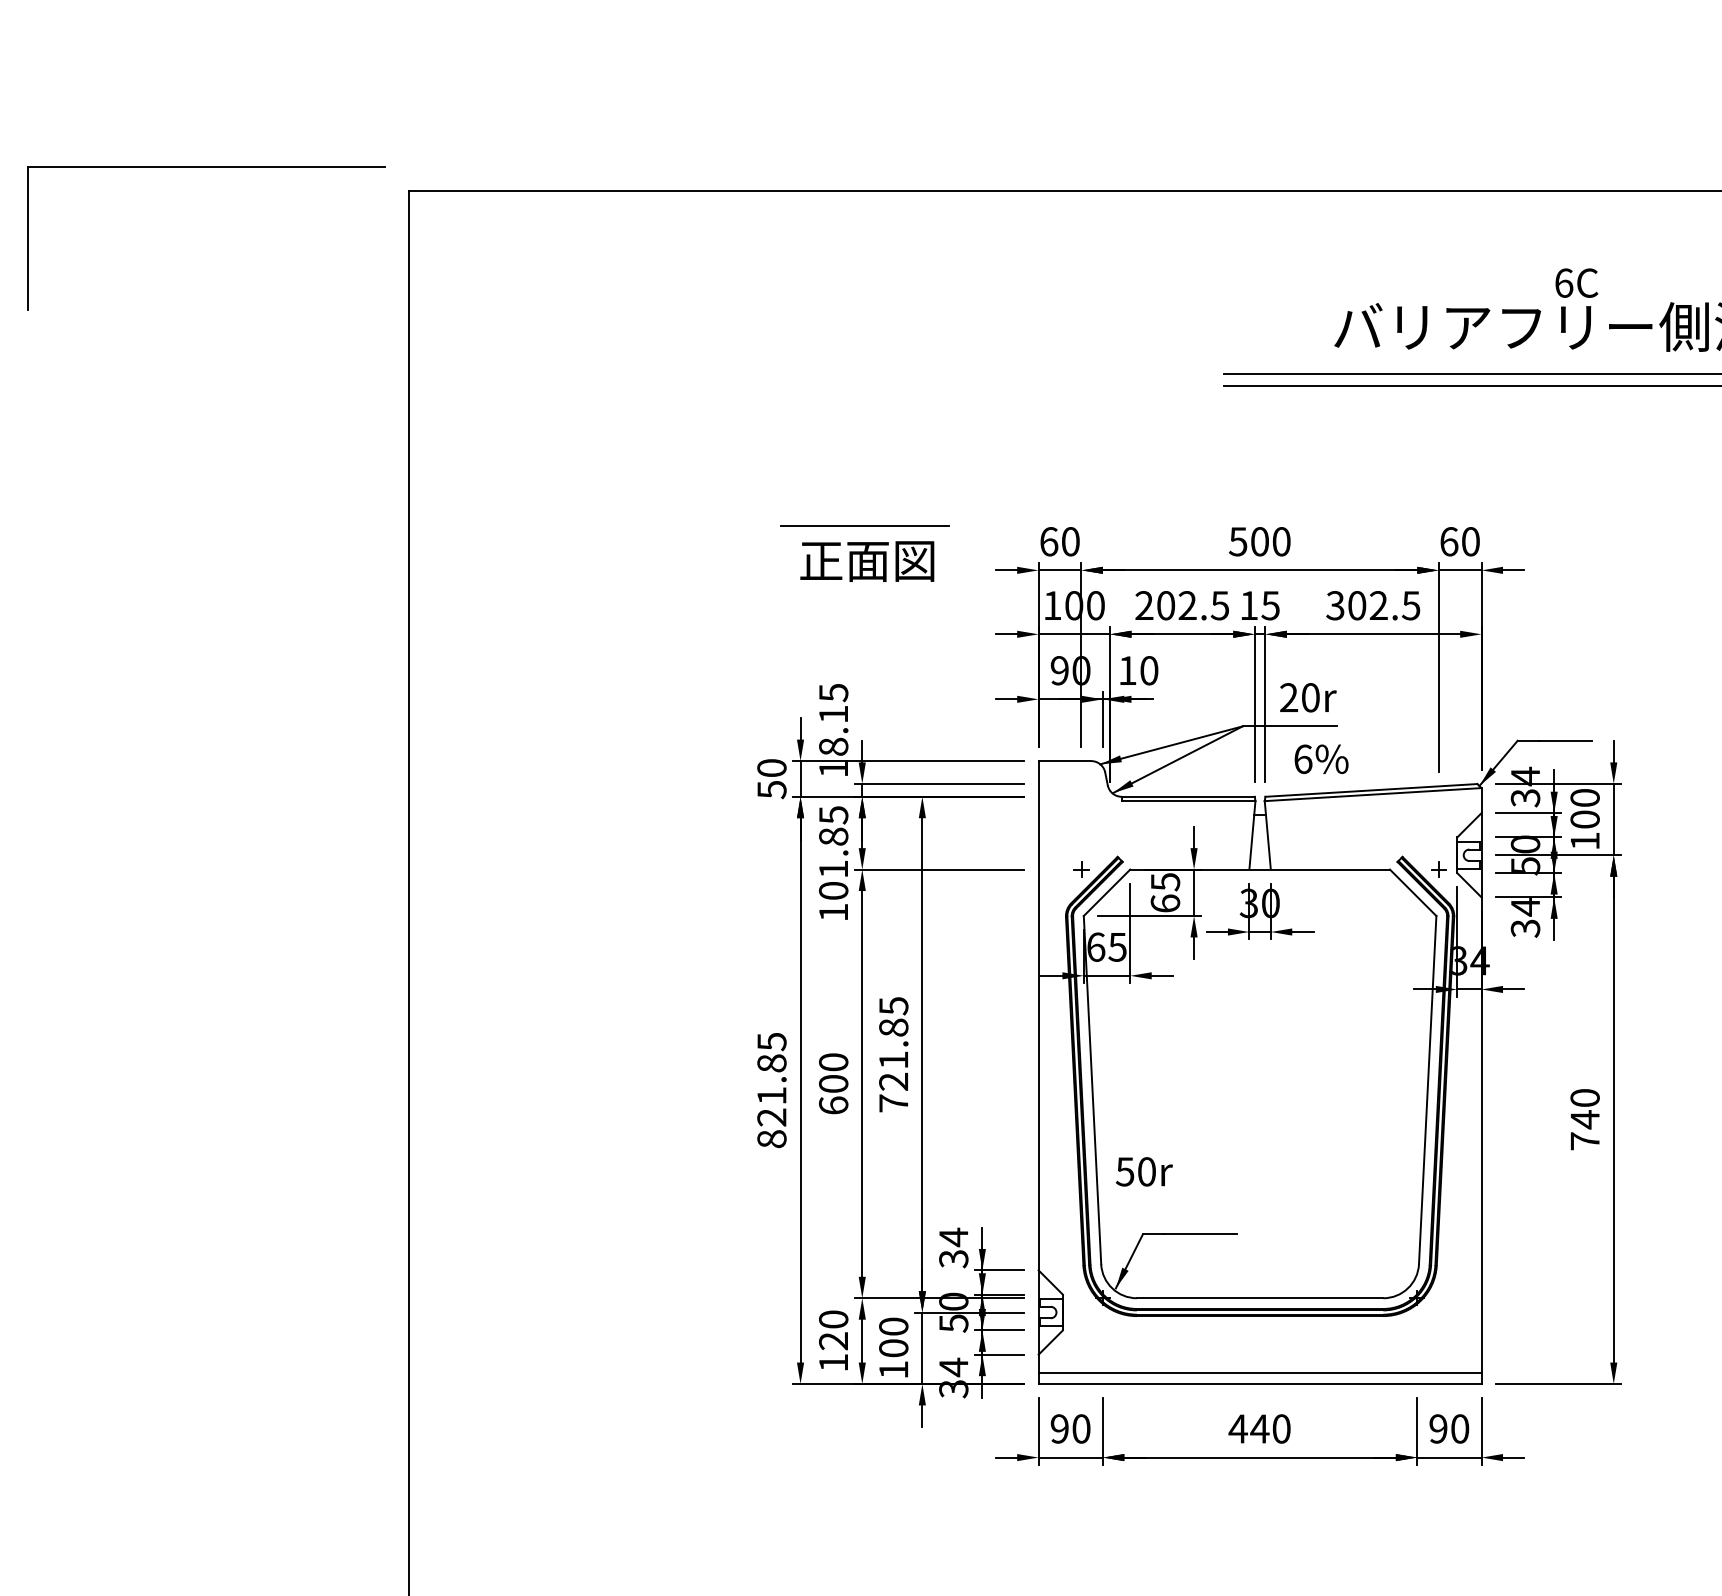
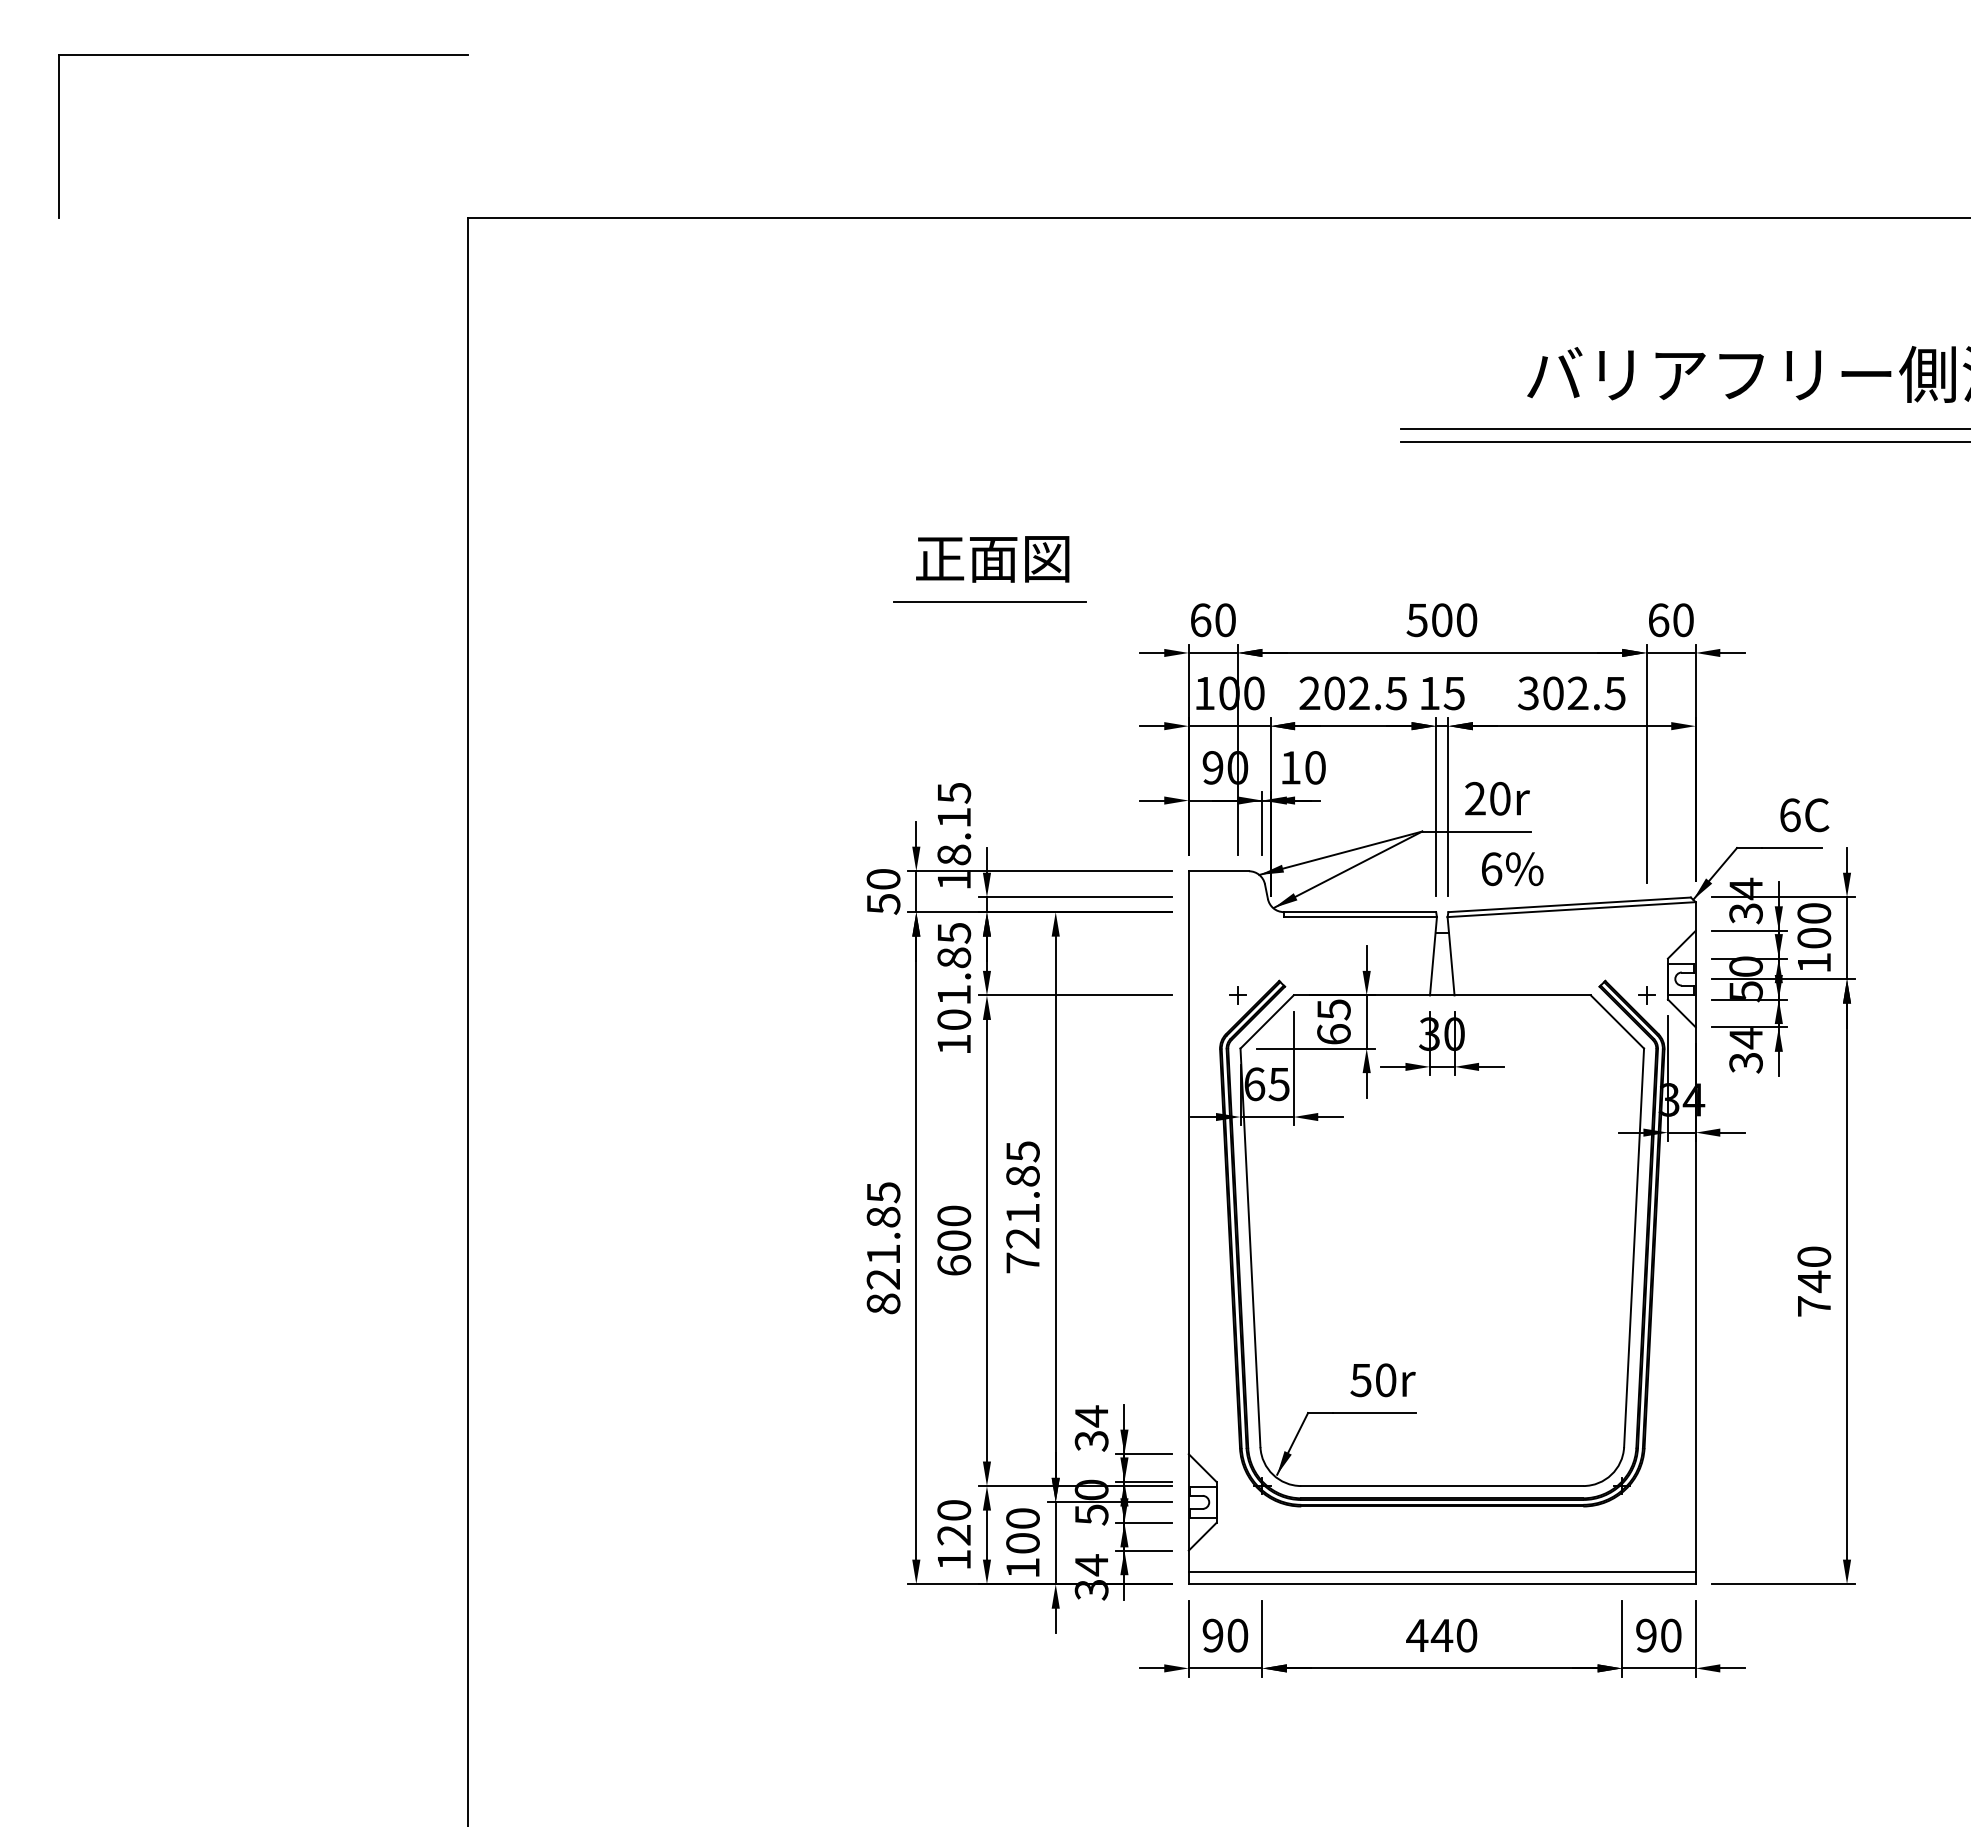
part: (206, 167) -> (263, 55), moved
text: (1576, 282) -> (1804, 814), moved
text: (867, 561) -> (992, 559), moved
text: (1144, 1171) -> (1383, 1379), moved

